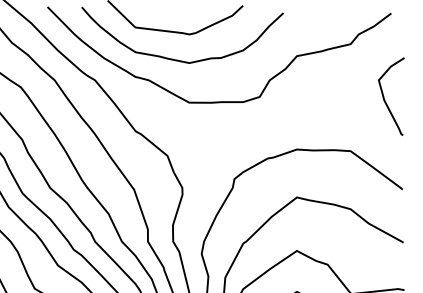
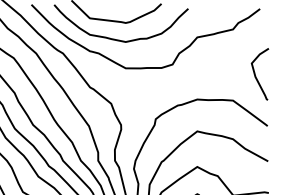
curve: (385, 99) -> (256, 76), moved

